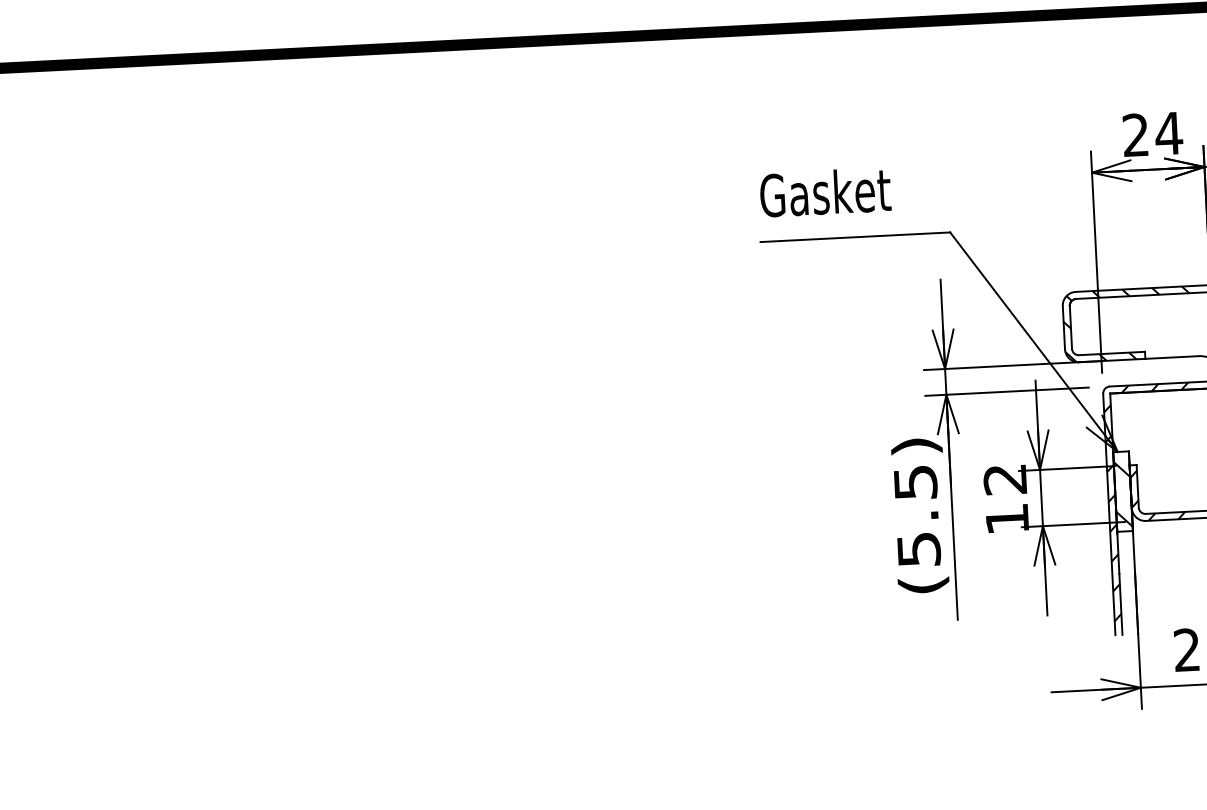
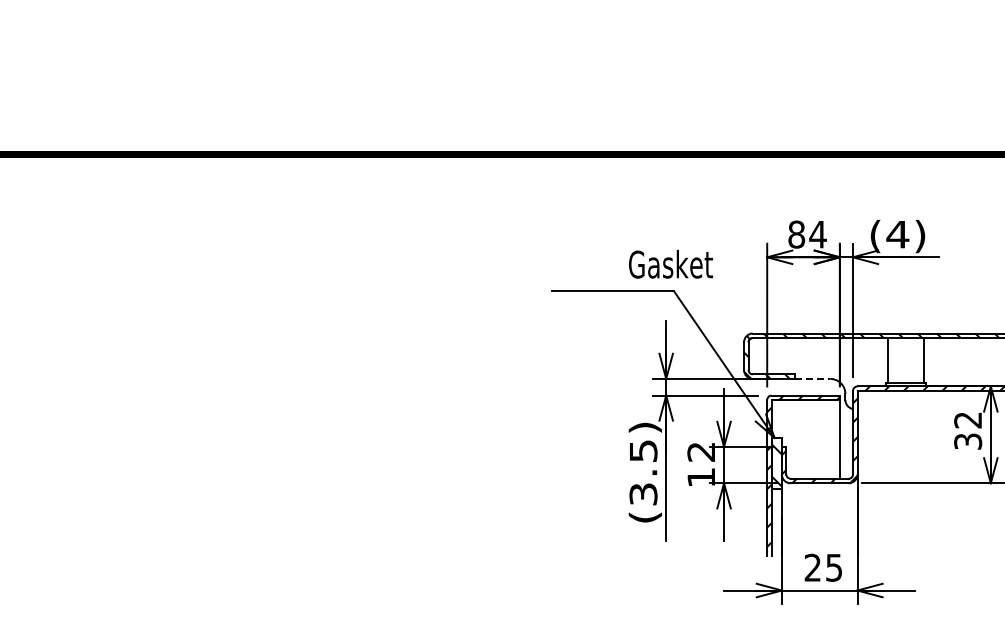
text: (1135, 135) -> (796, 234), 24 -> 84
text: (824, 191) -> (670, 263), moved
line: (1173, 356) -> (813, 378), solid -> dashed
text: (917, 548) -> (642, 493), (5.5) -> (3.5)

